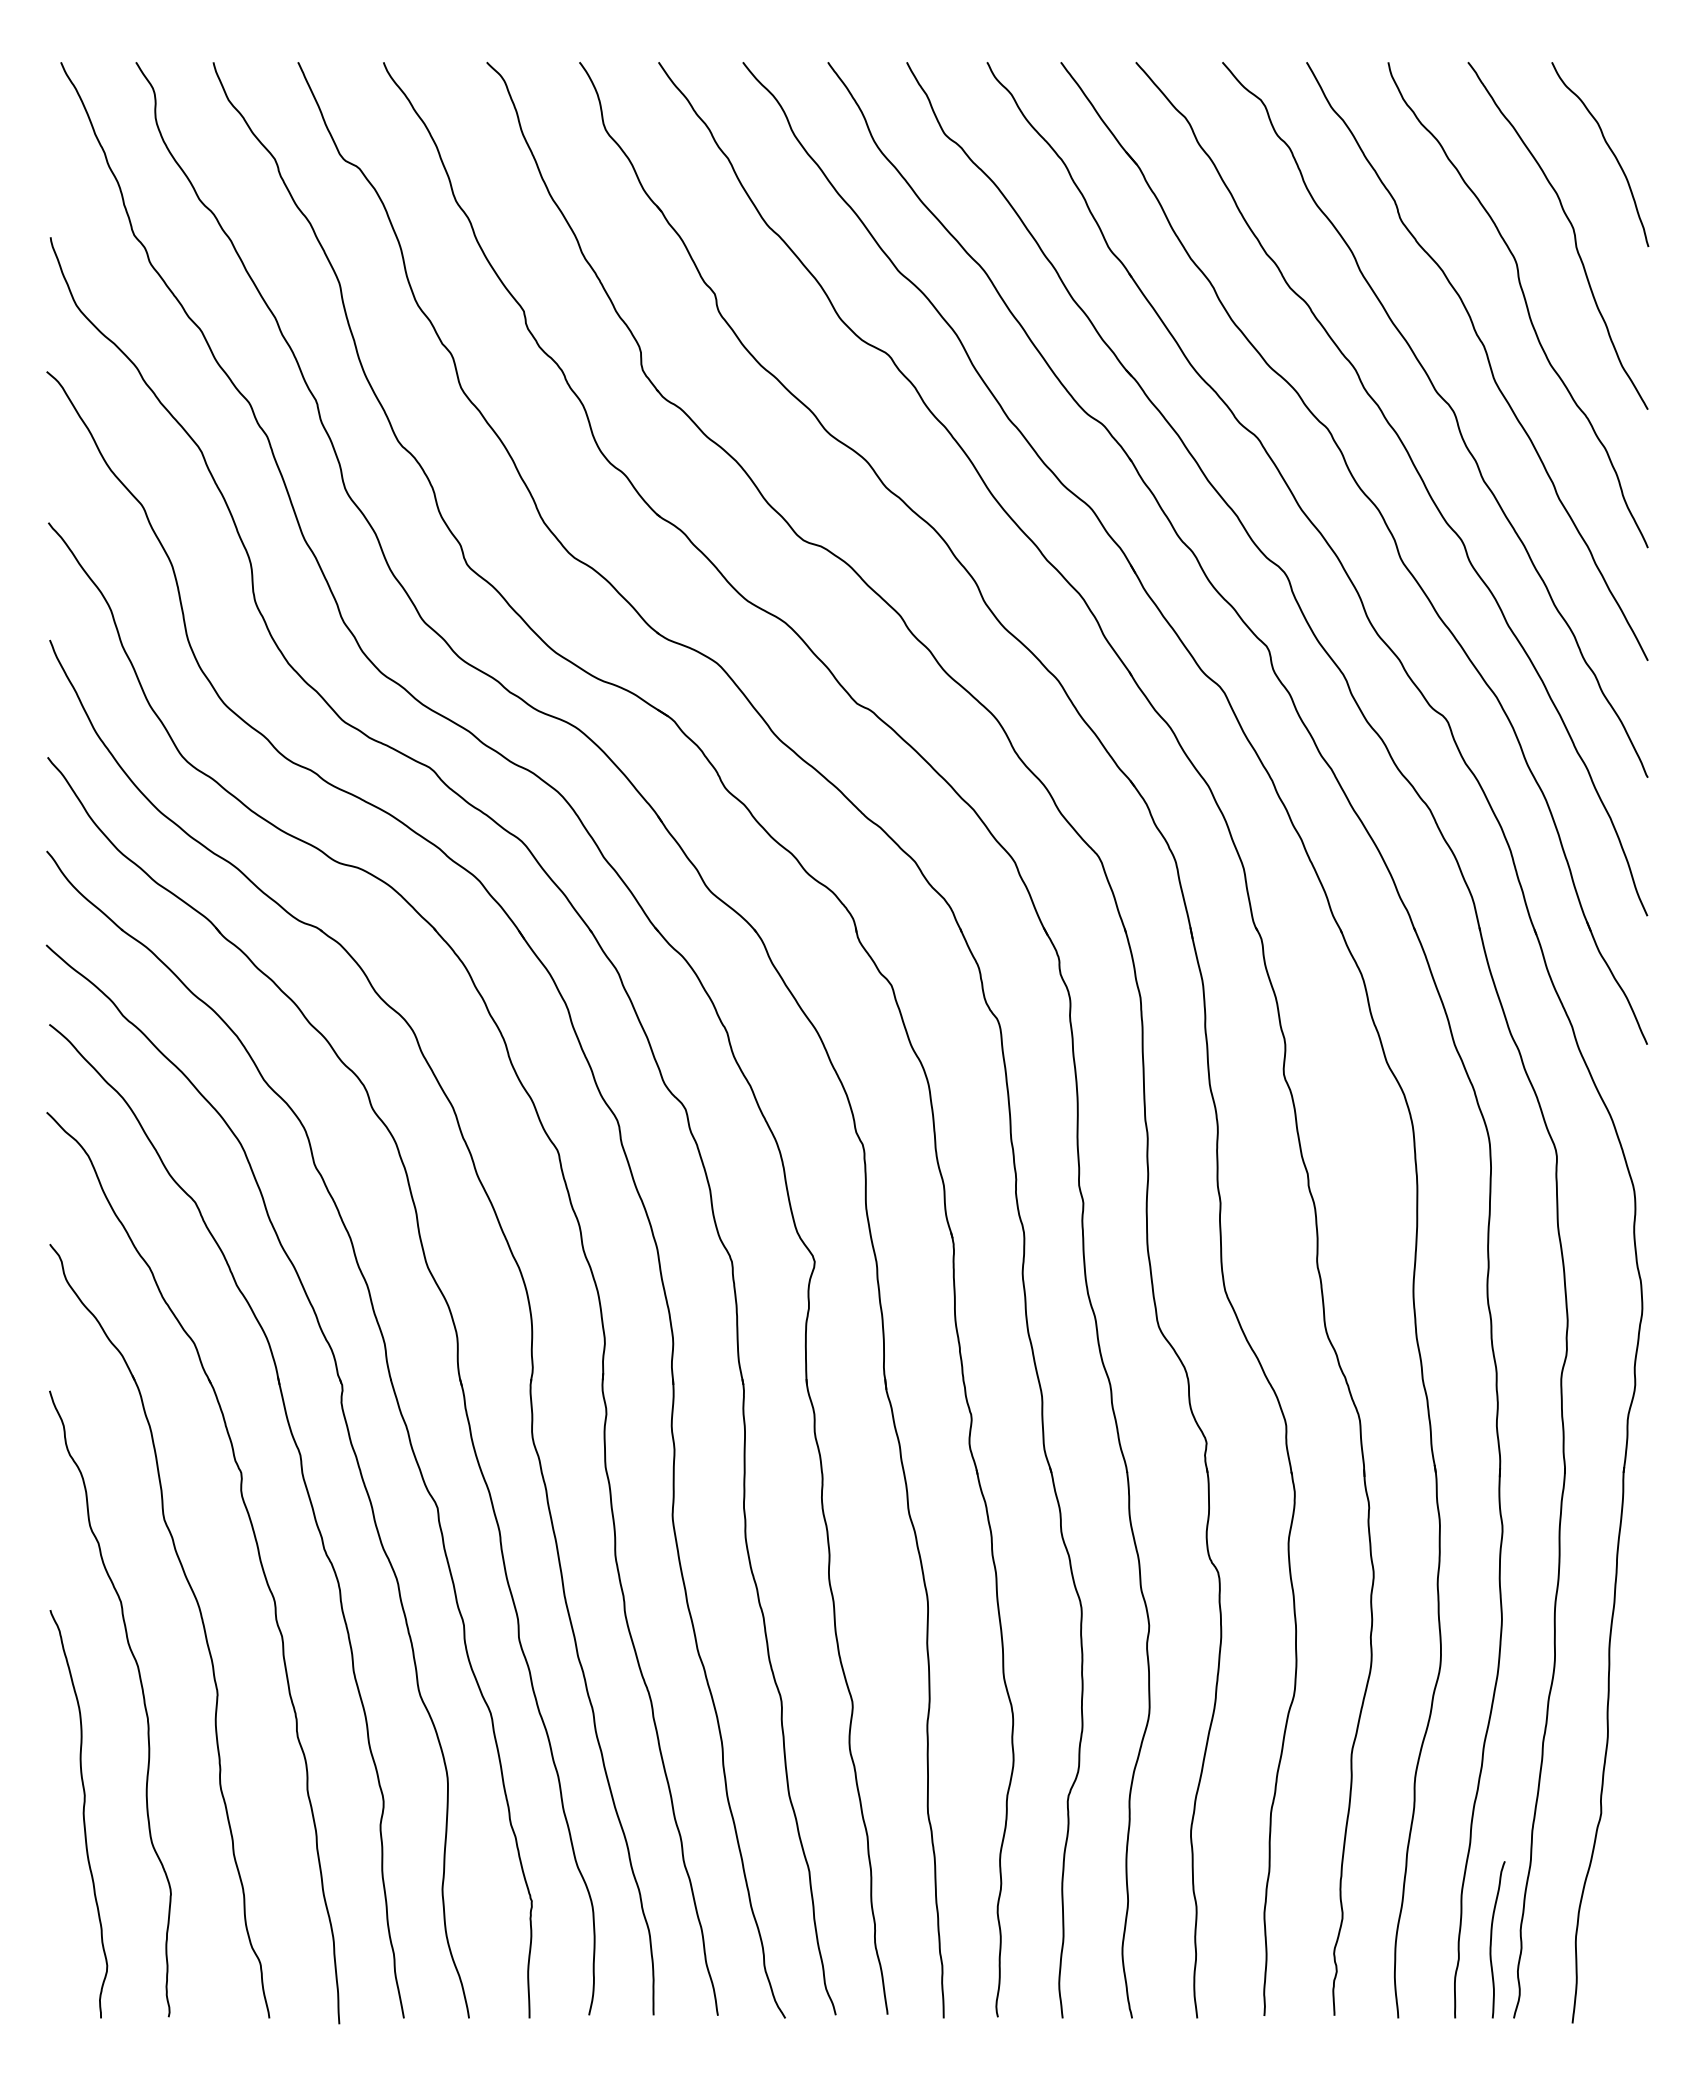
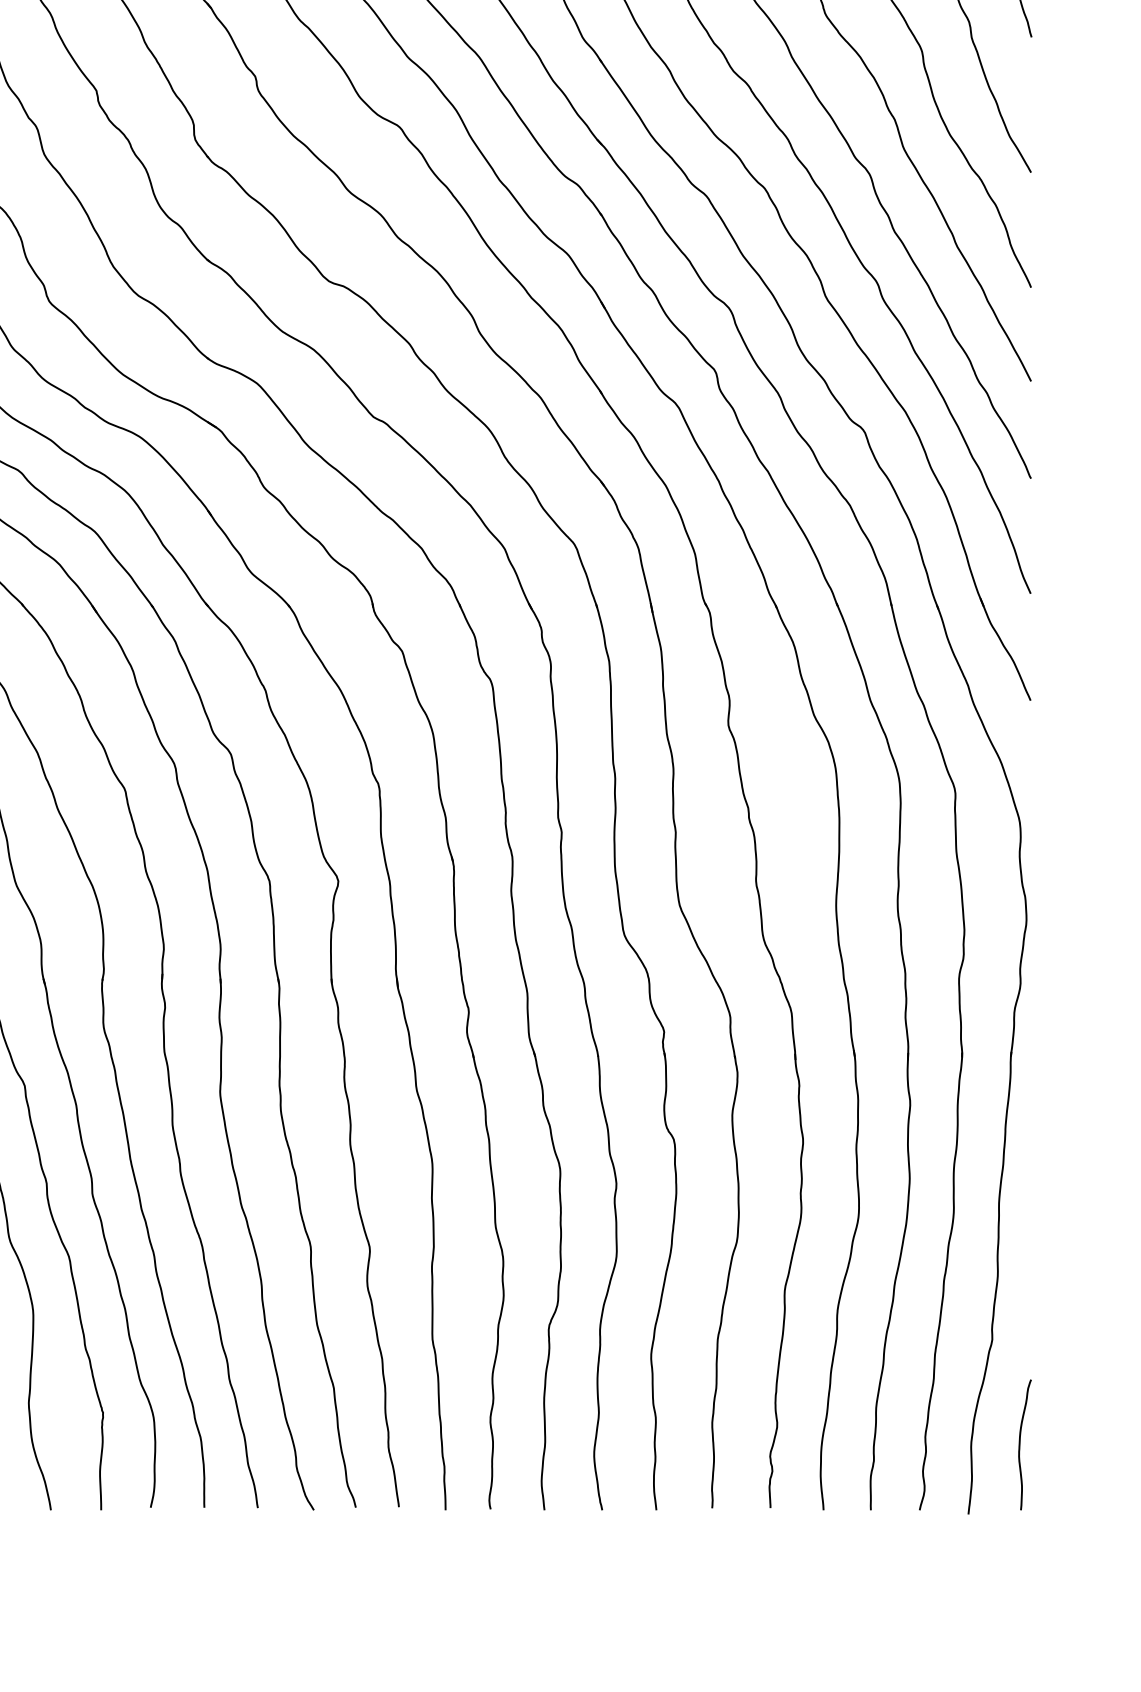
curve: (1492, 1936) -> (1020, 1442), moved

